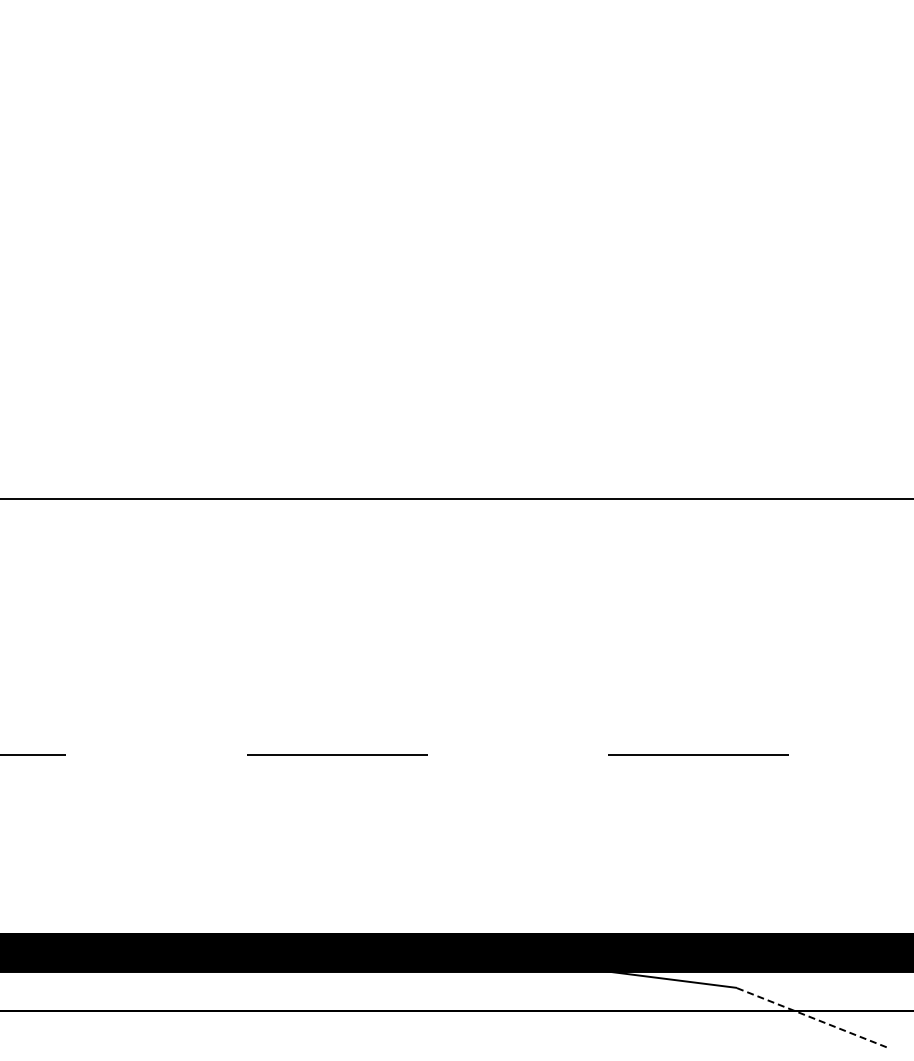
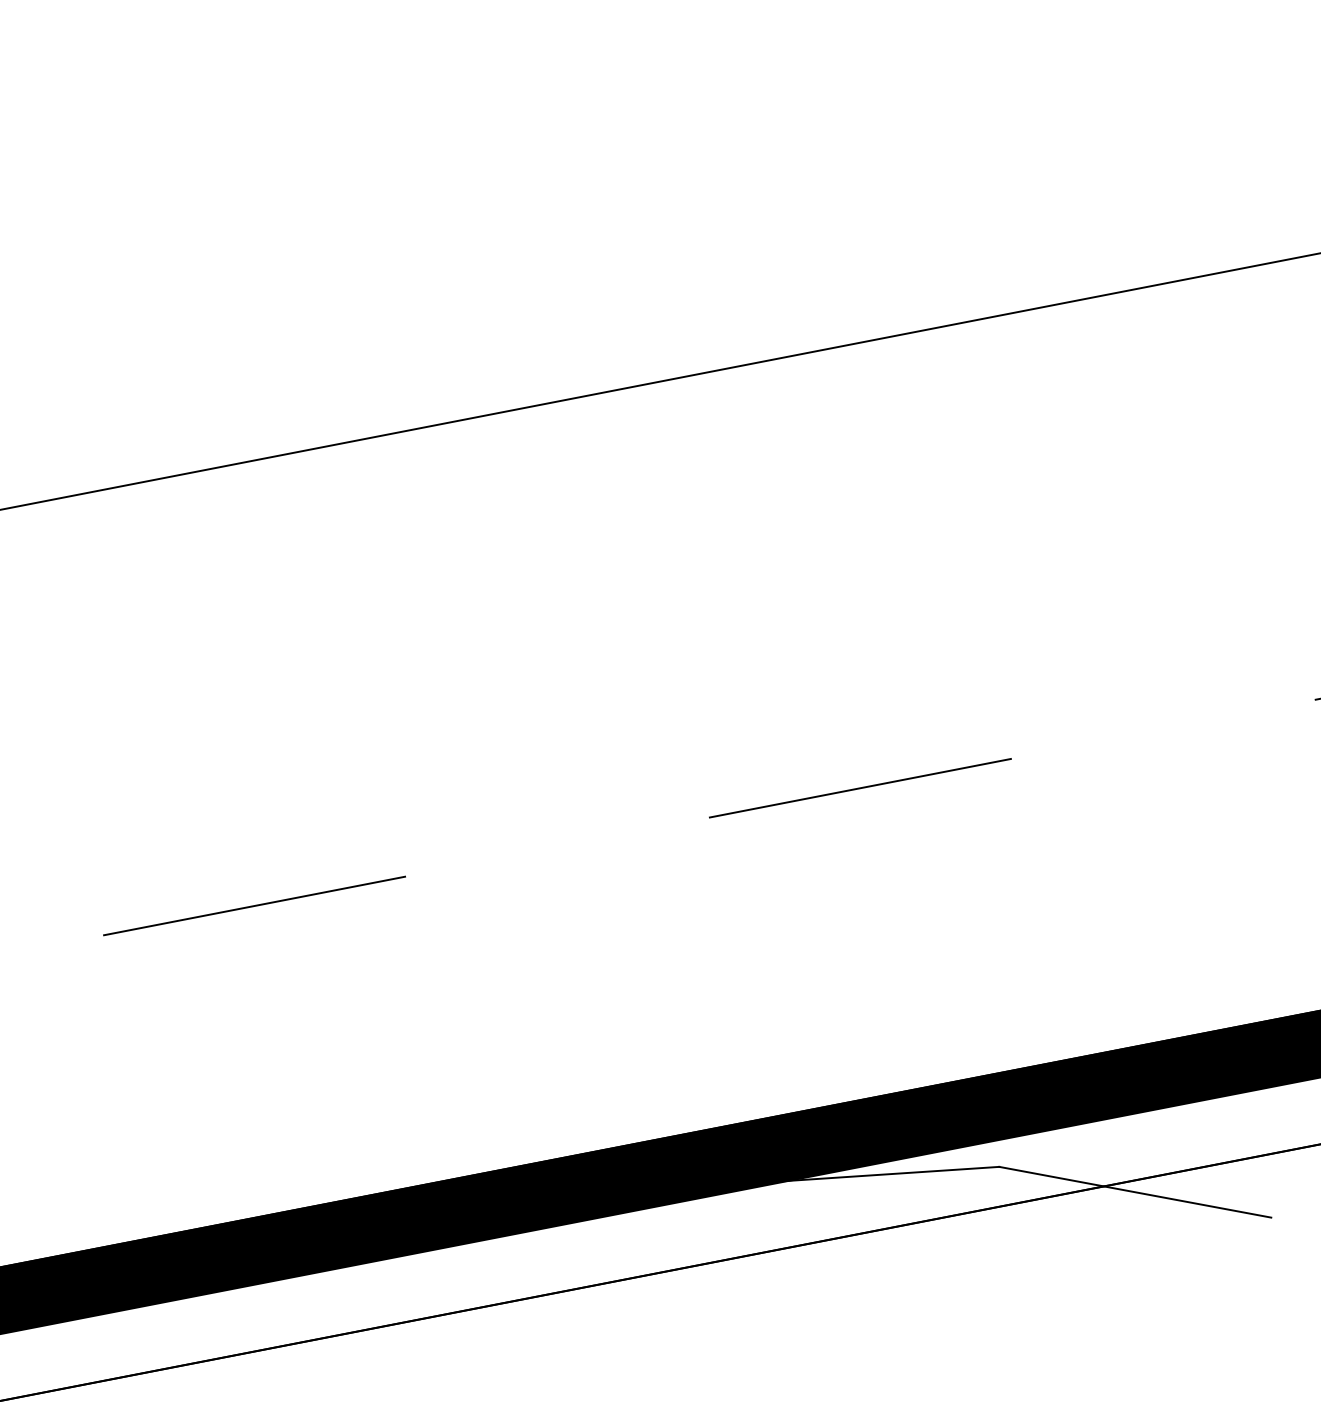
line: (811, 1017) -> (1135, 1192), dashed -> solid

